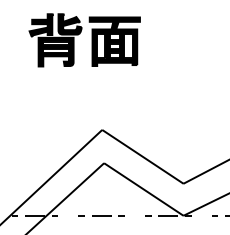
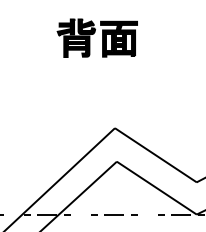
part: (84, 40) -> (97, 38), size x0.71

